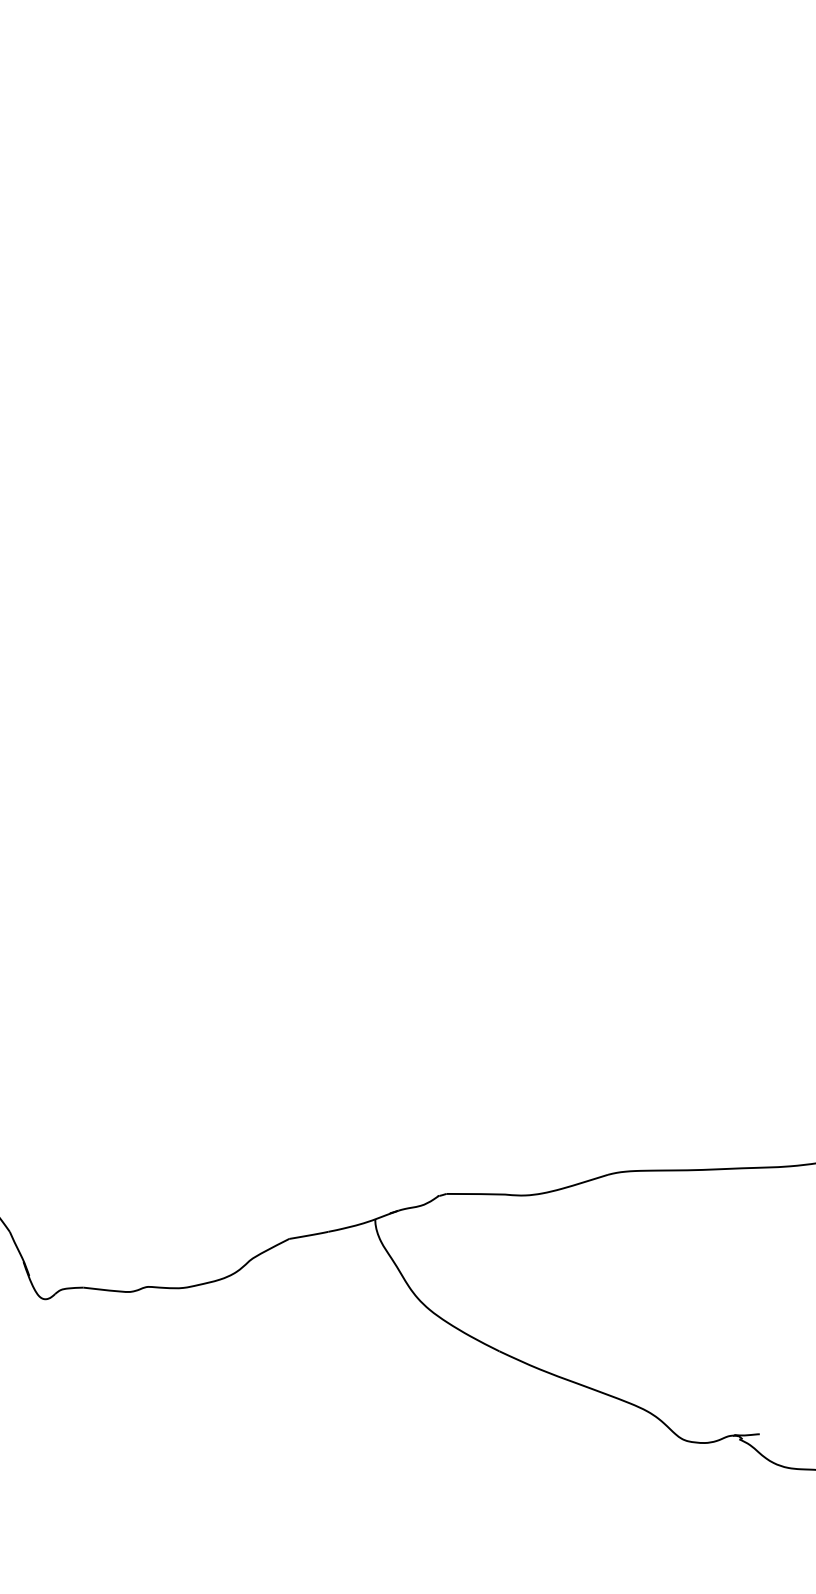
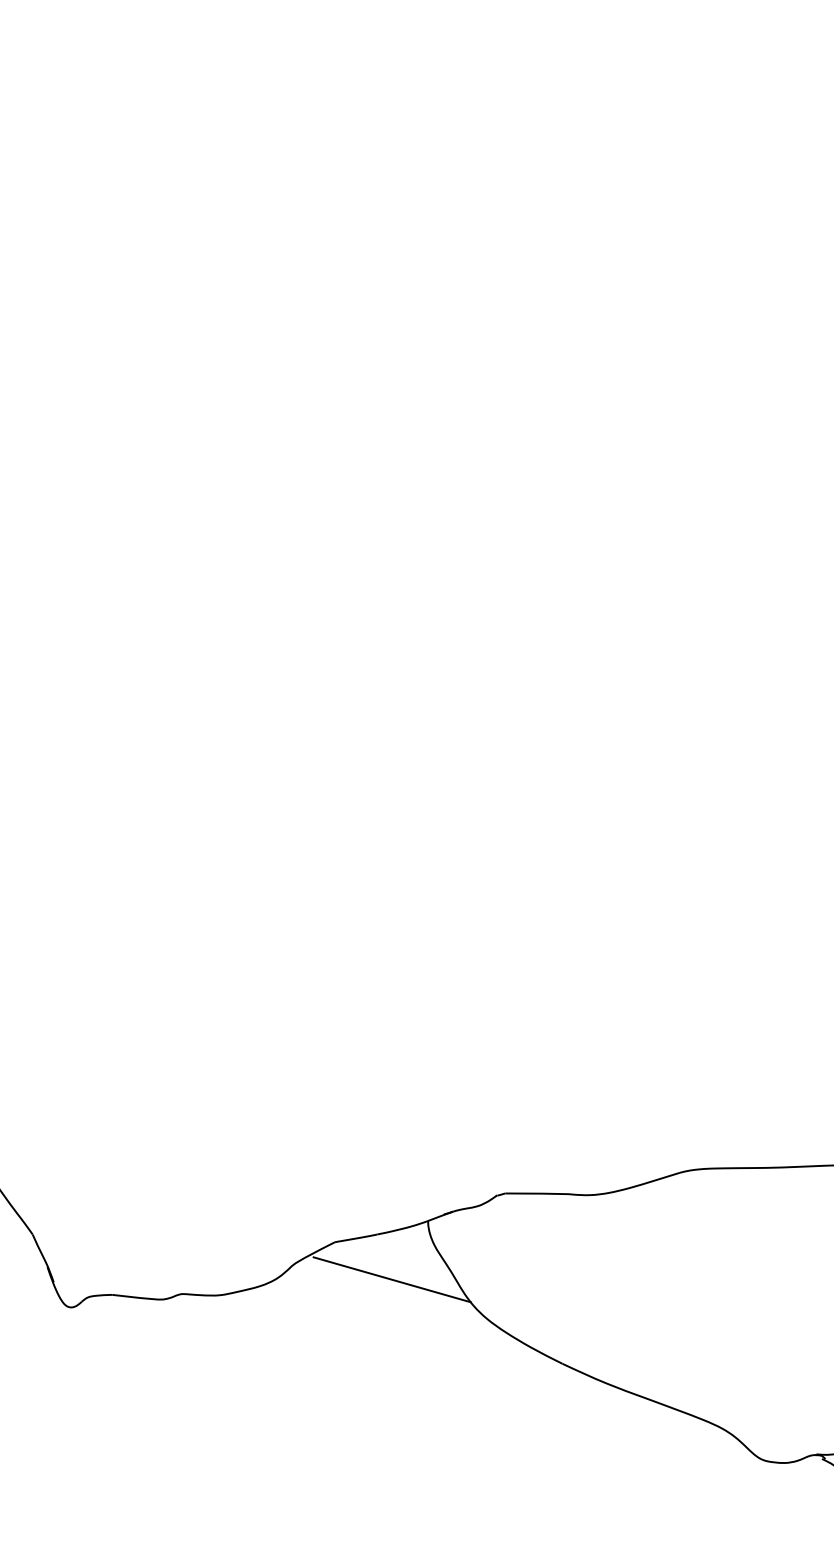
line: (341, 1273) -> (391, 1279), added

